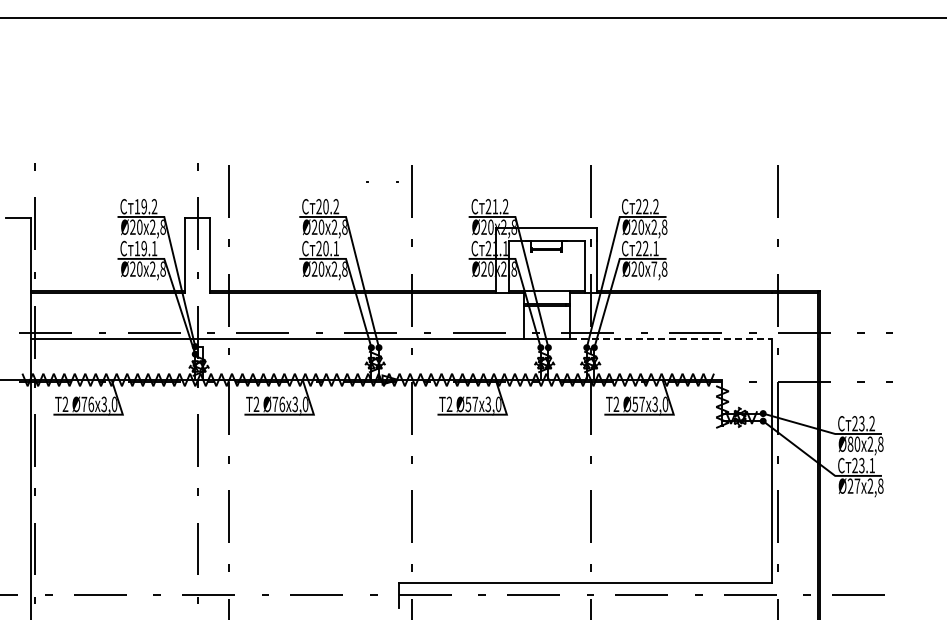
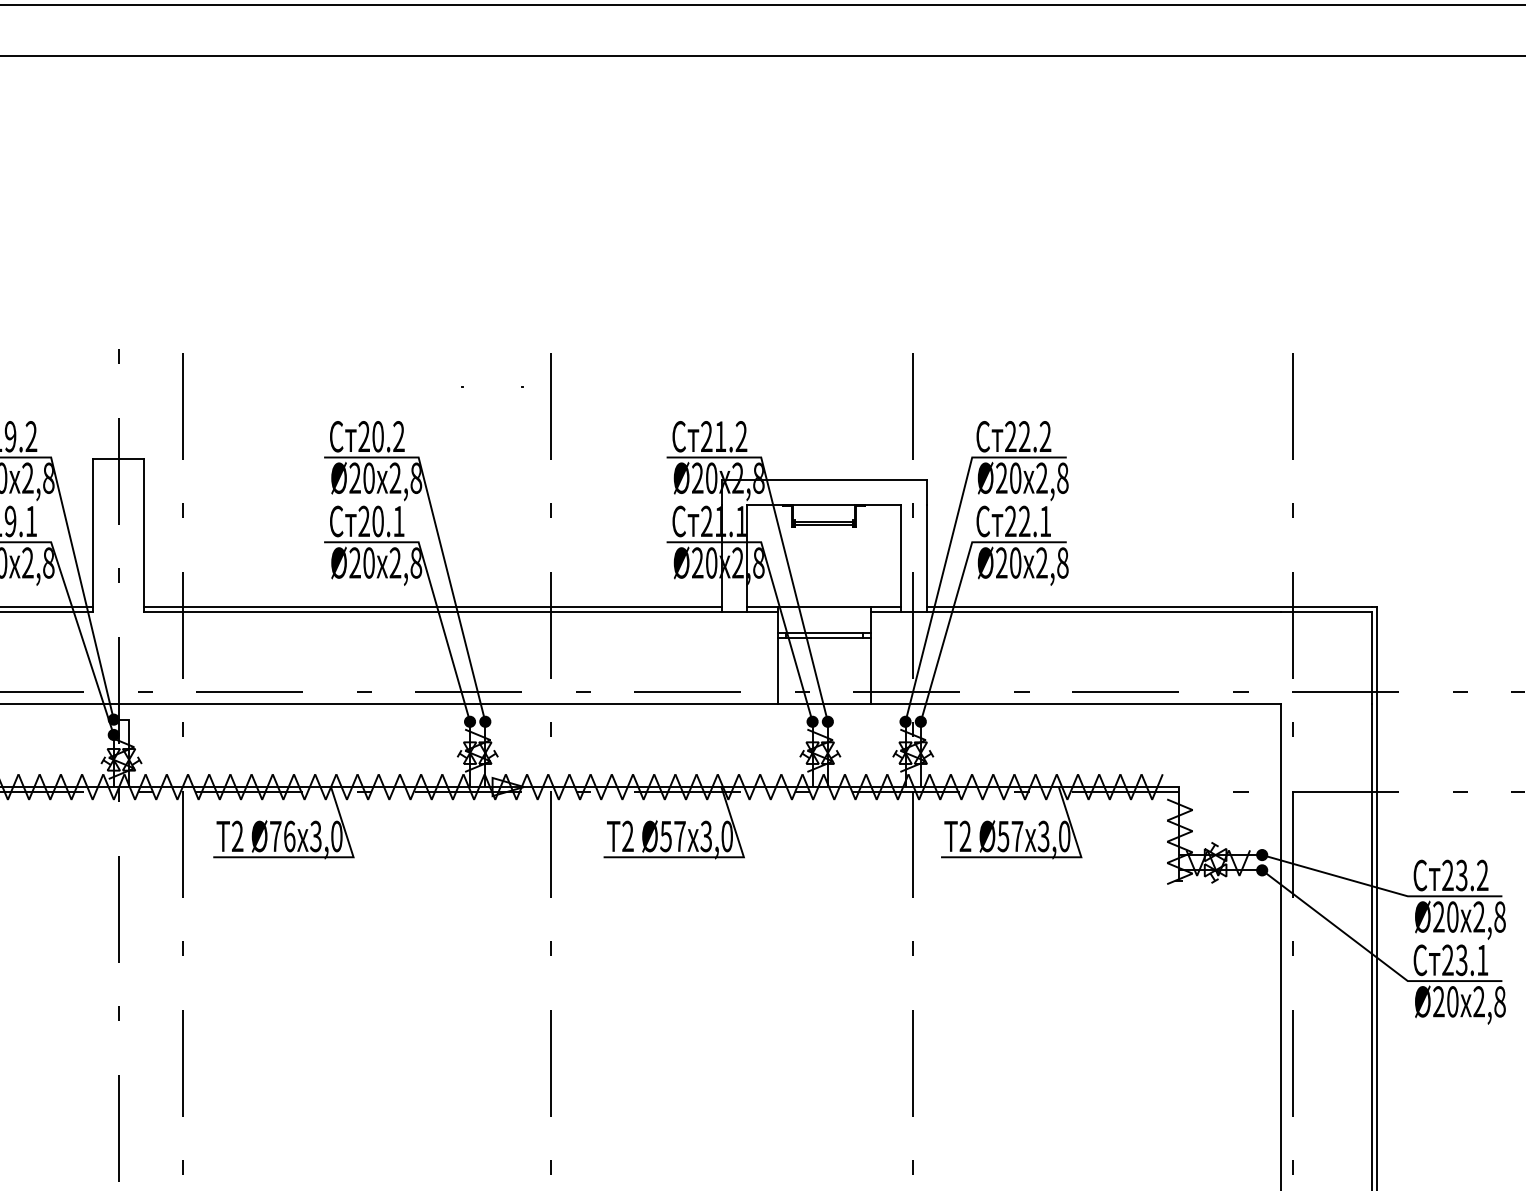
text: (654, 268) -> (1042, 561), 7,8 -> 2,8
line: (671, 338) -> (1076, 703), dashed -> solid
text: (850, 443) -> (1438, 915), Ø80 -> Ø20
text: (857, 485) -> (1452, 1000), Ø27 -> Ø20

